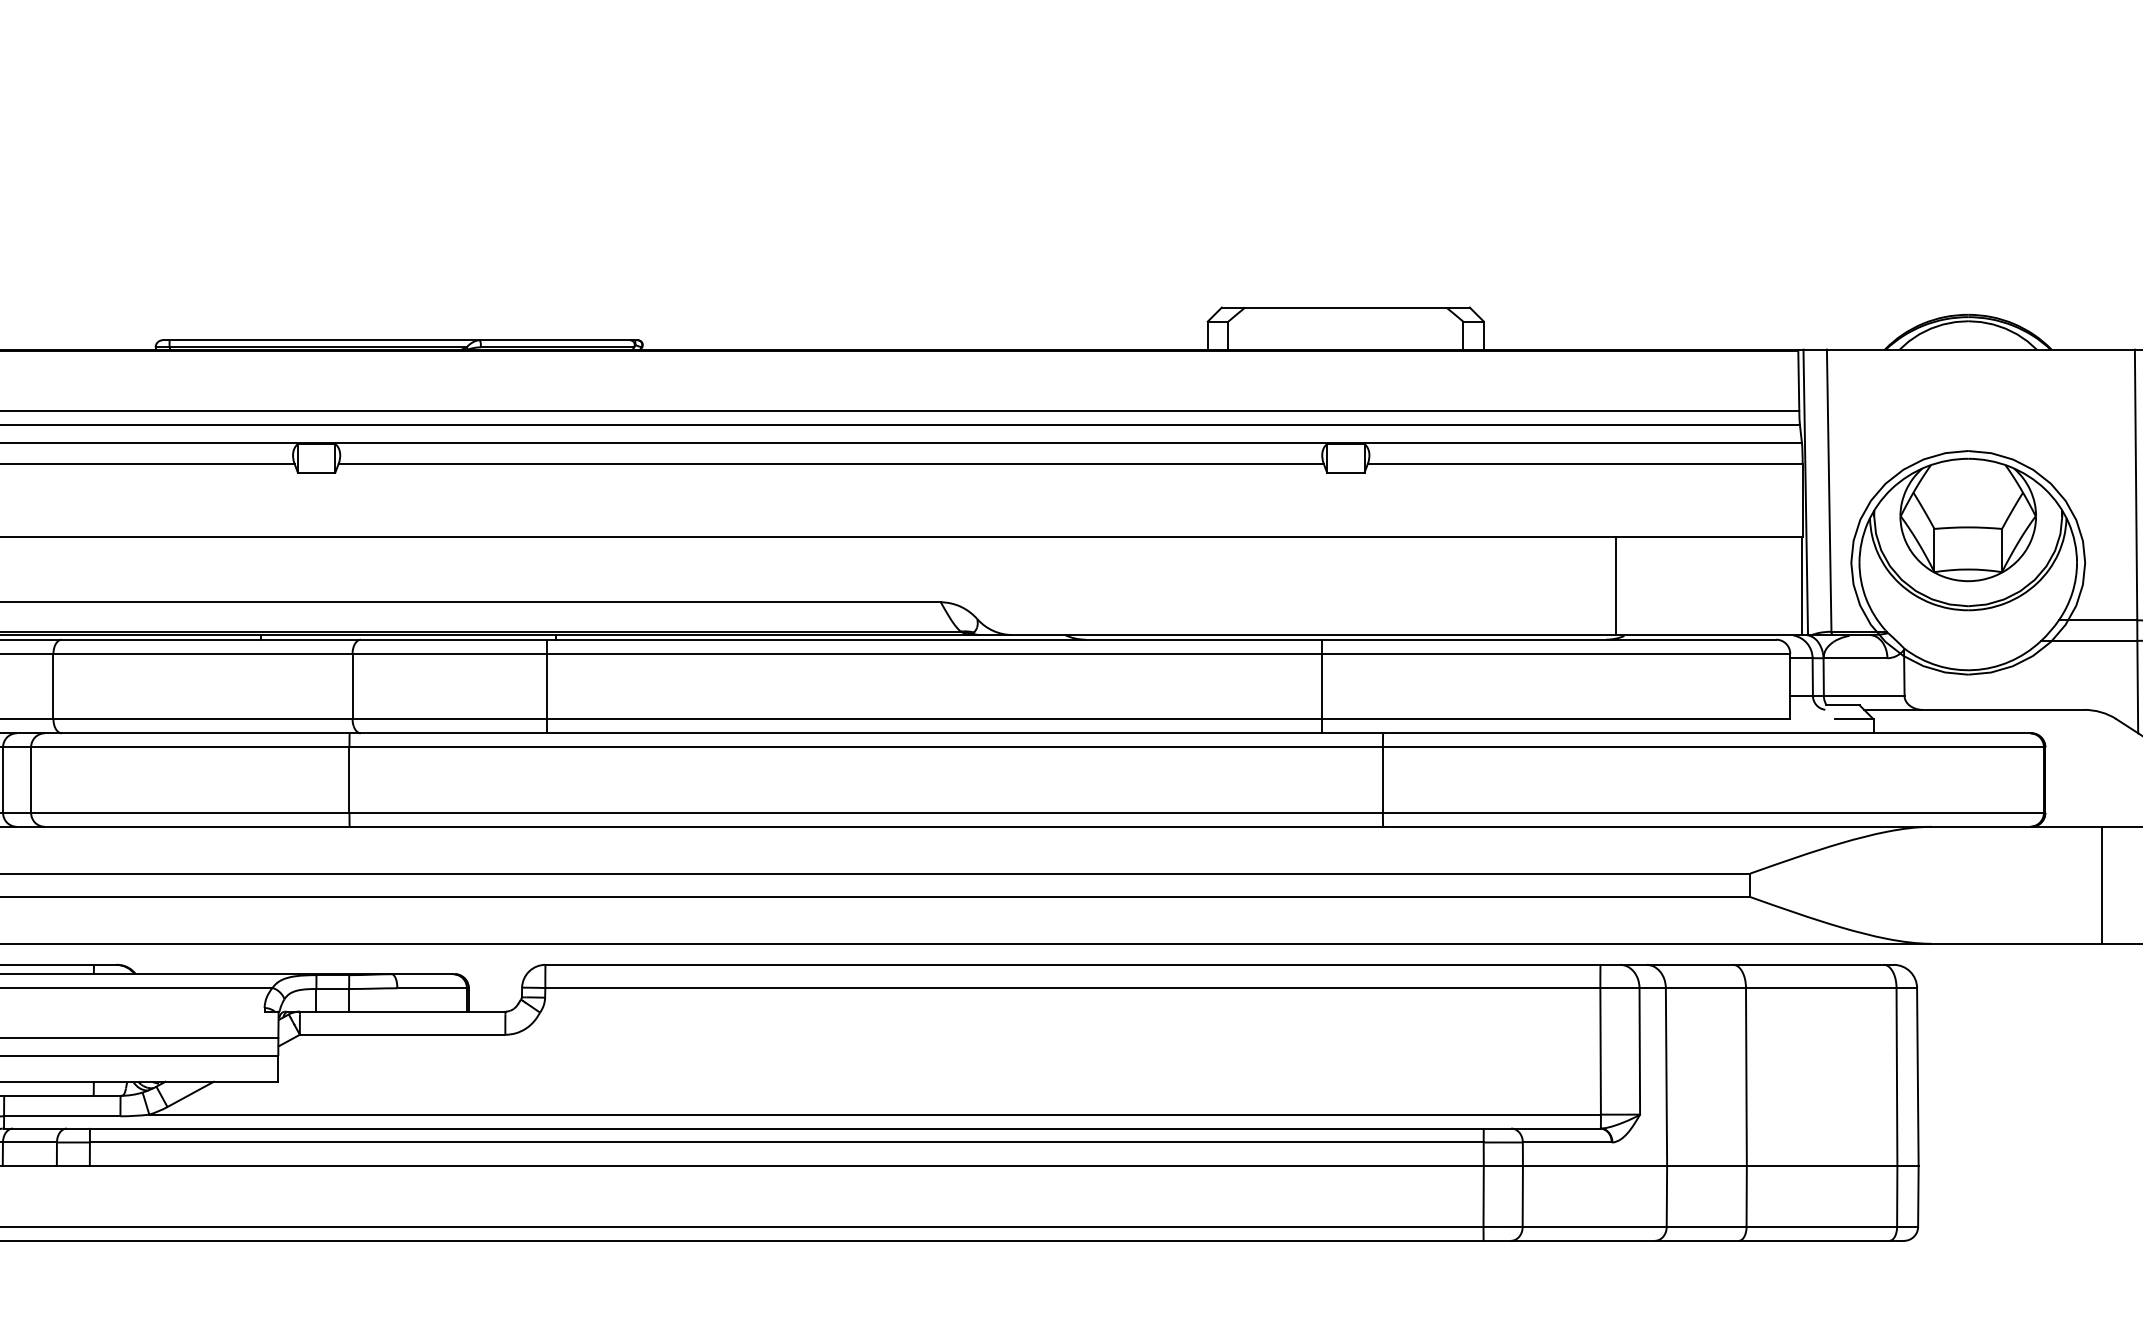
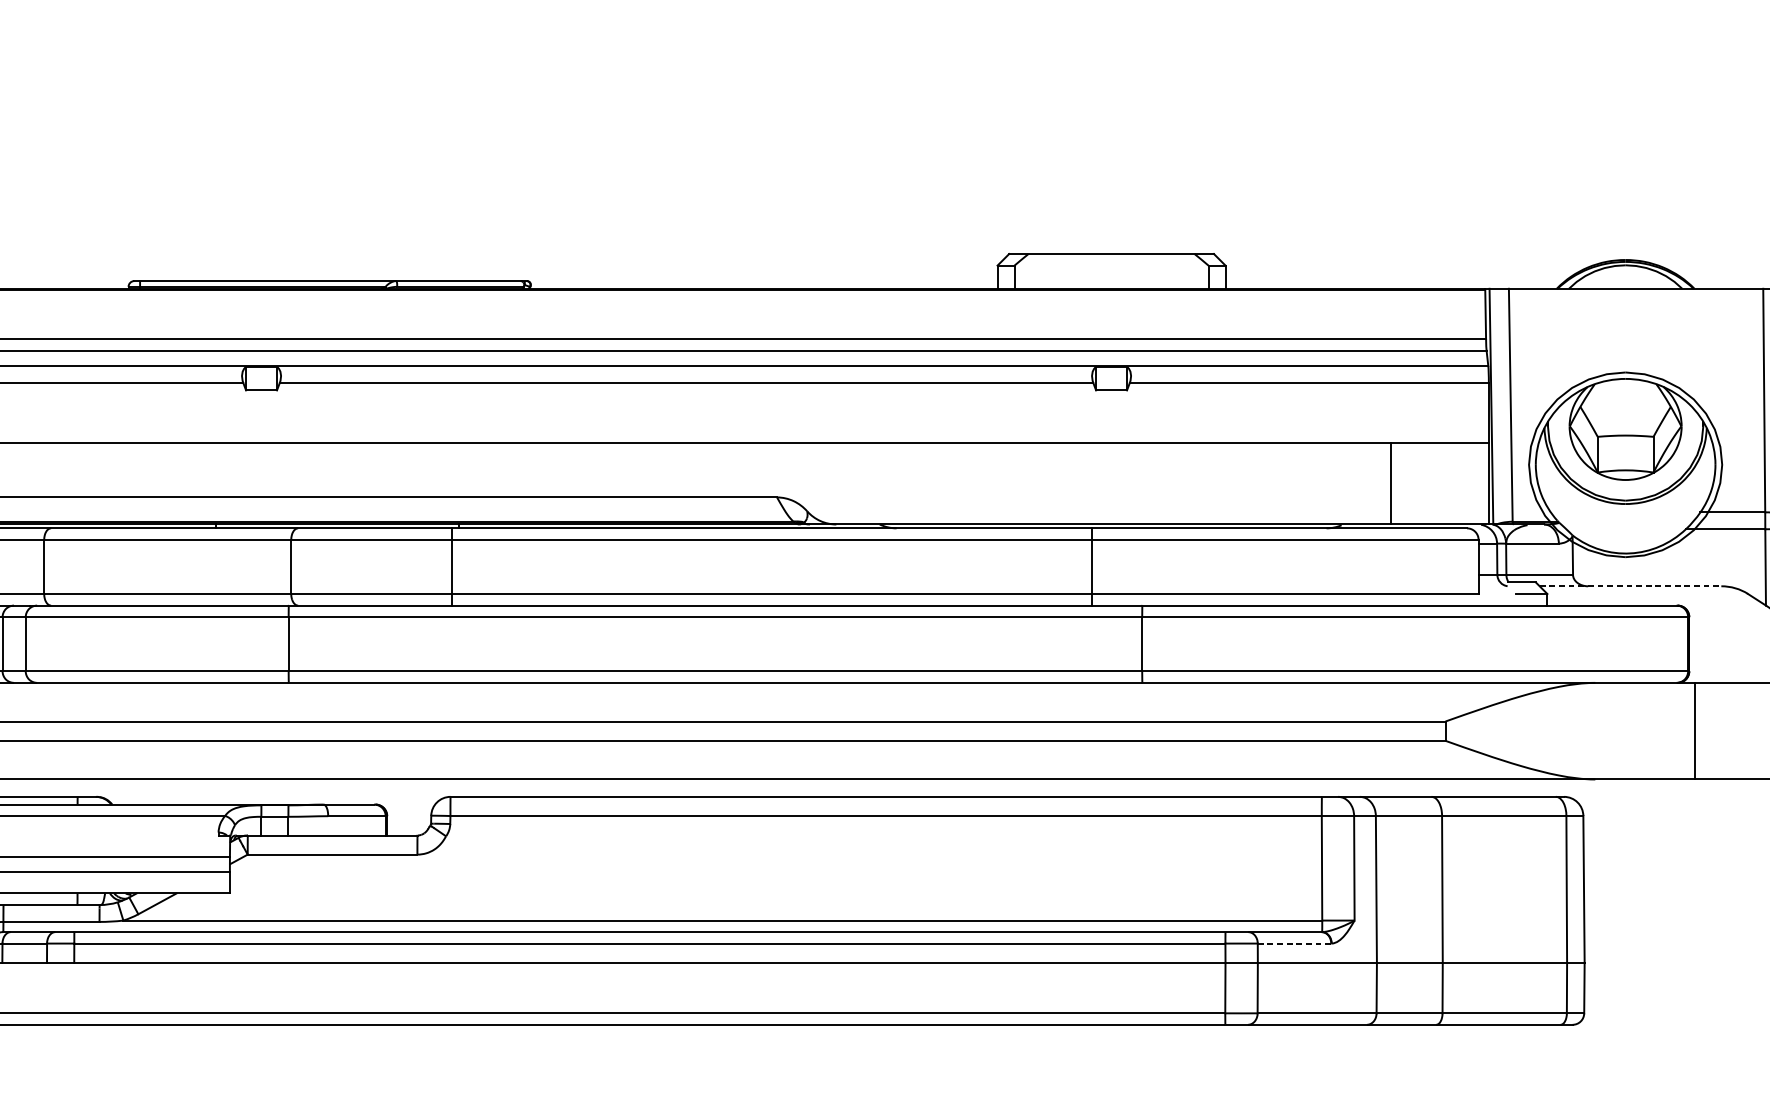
line: (1615, 585) -> (1391, 483), moved
line: (1974, 709) -> (1630, 585), solid -> dashed
line: (2102, 884) -> (1695, 730), moved
line: (1567, 1142) -> (1294, 943), solid -> dashed

